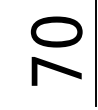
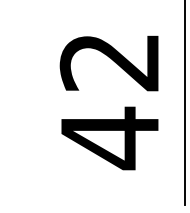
text: (56, 51) -> (109, 99), 70 -> 42

